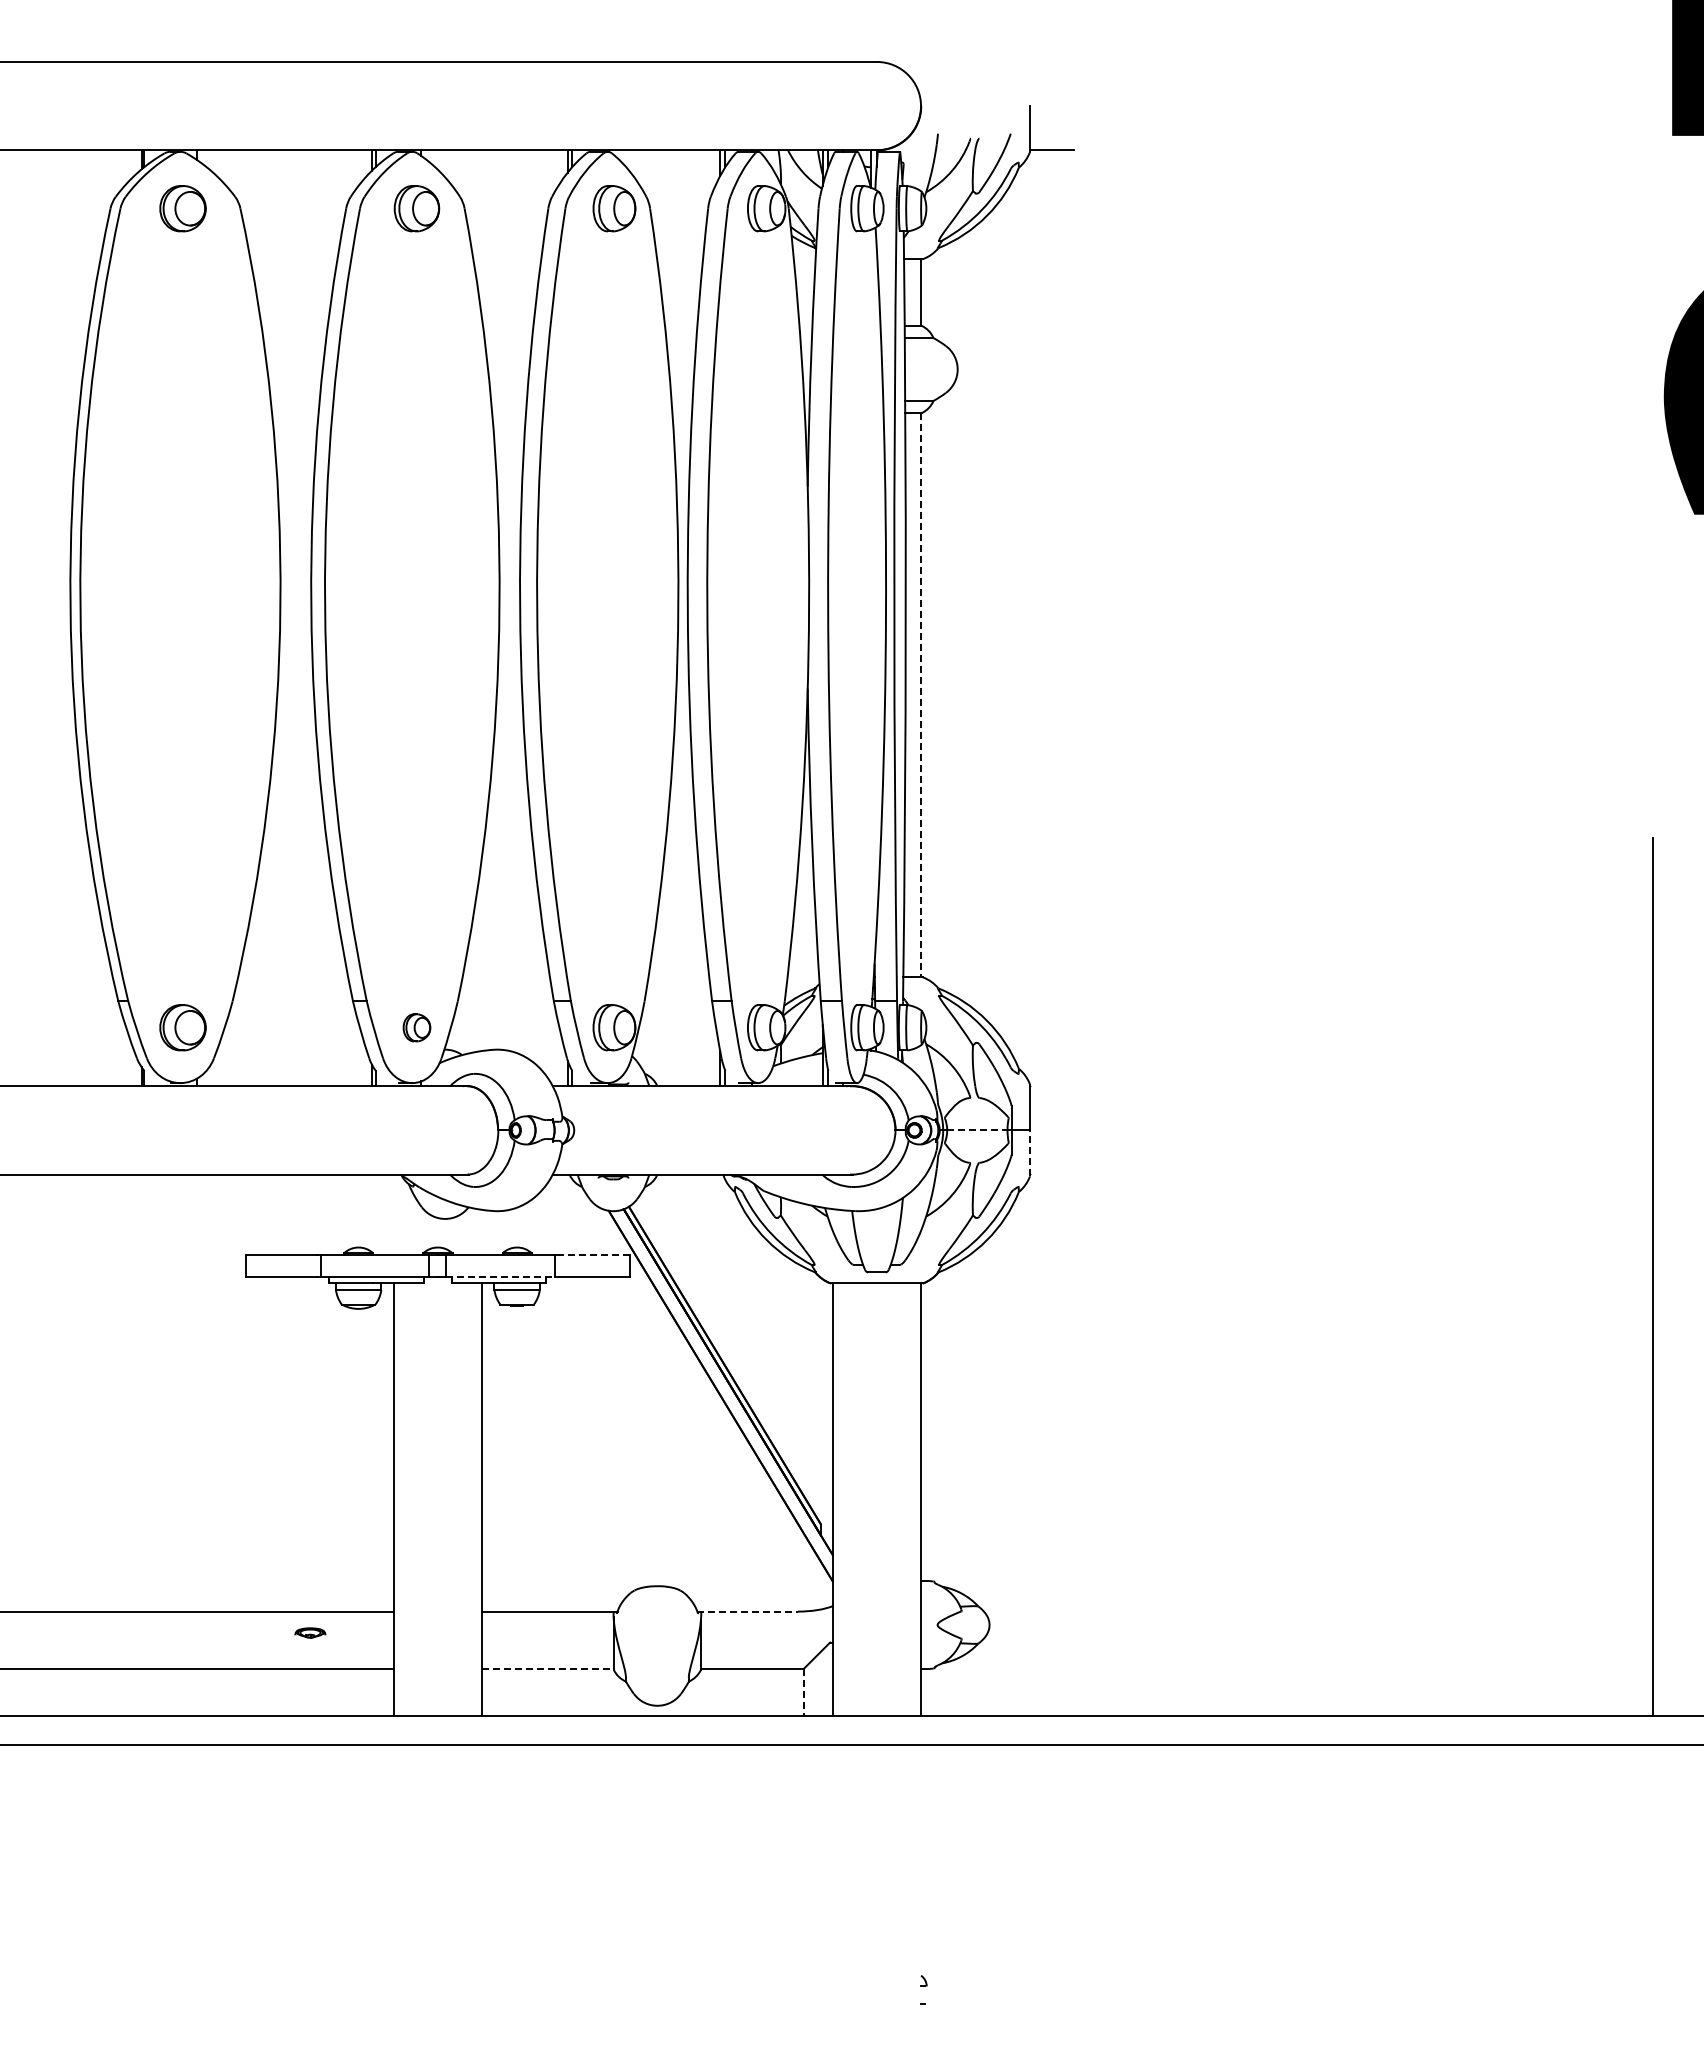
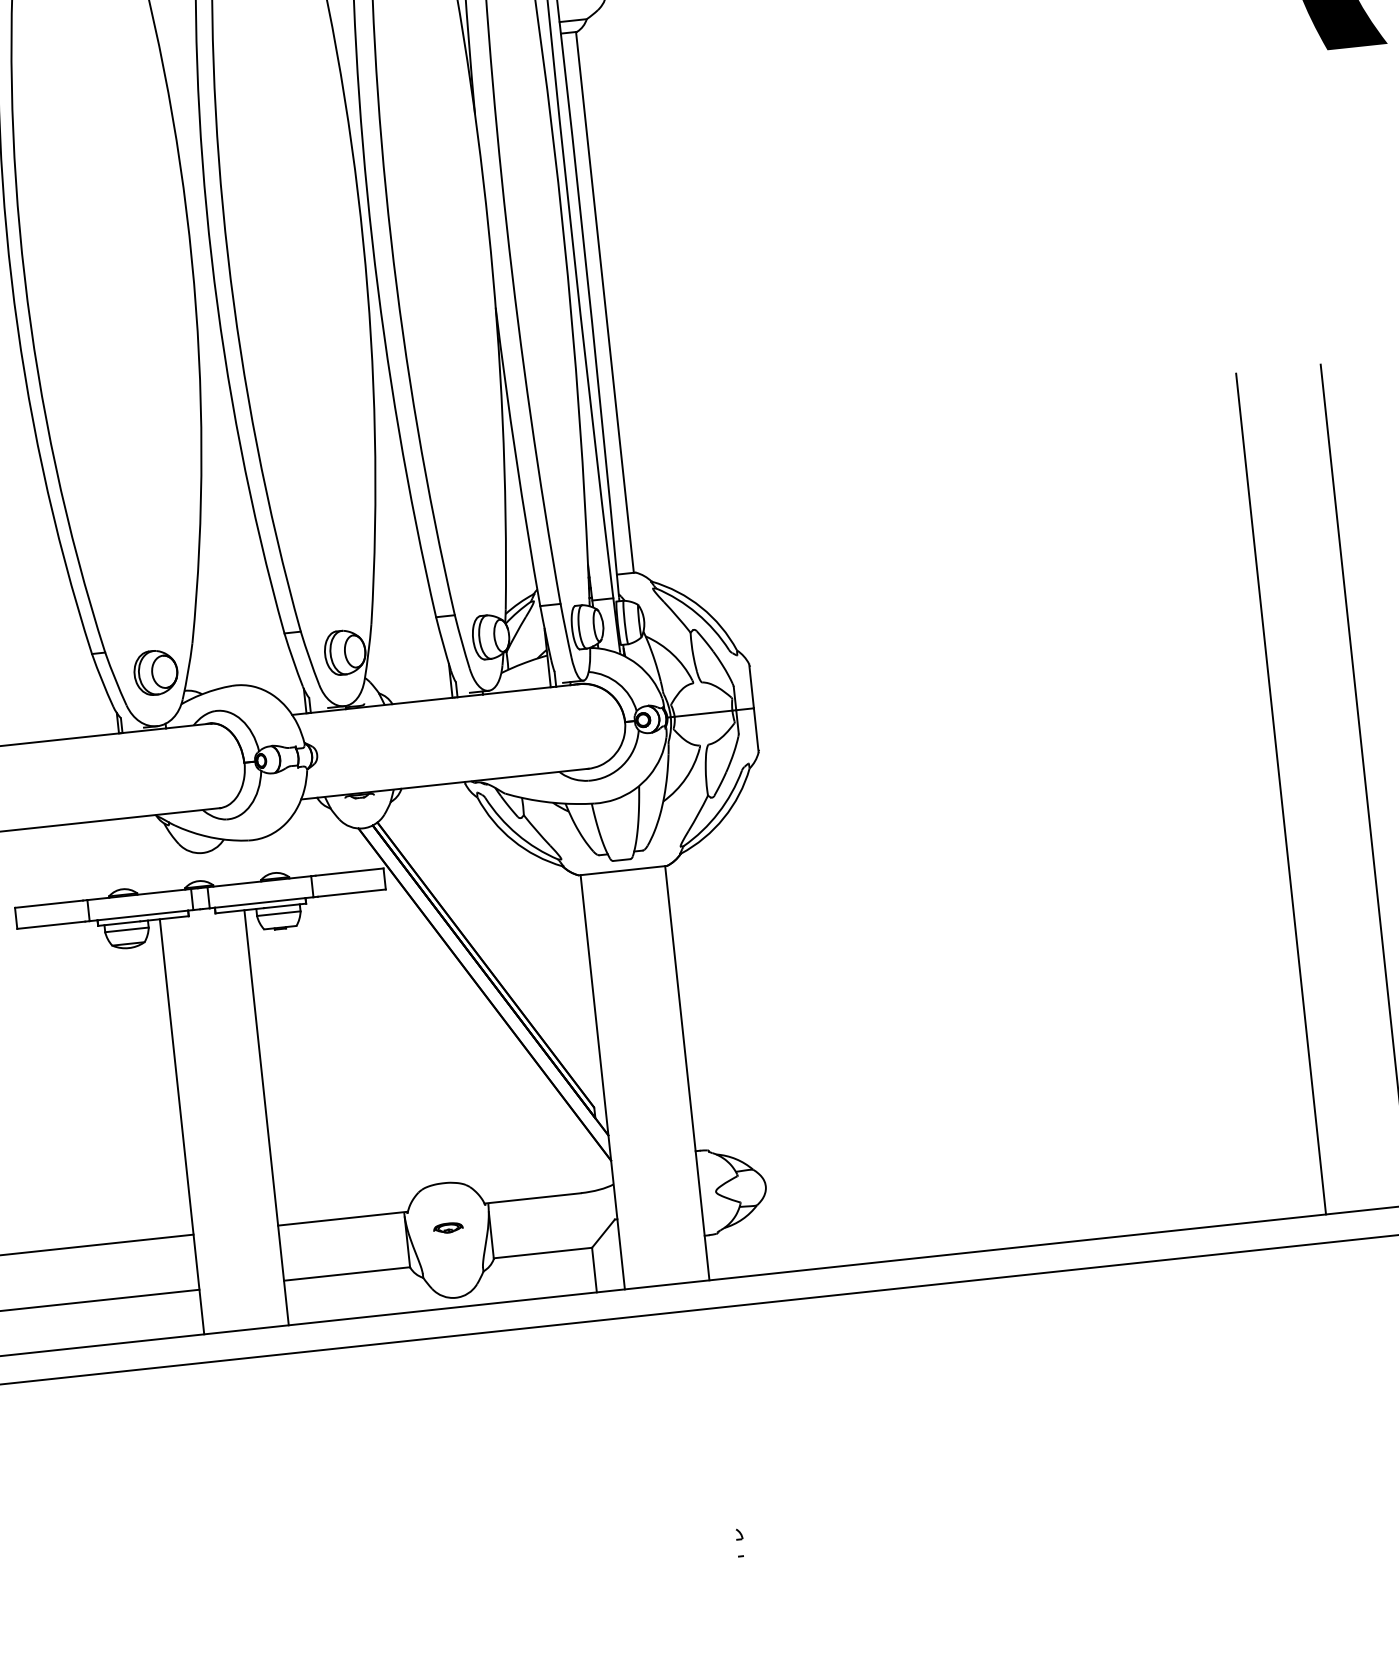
line: (921, 695) -> (605, 302), dashed -> solid
part: (416, 1027) -> (155, 672), size x1.67
line: (977, 1130) -> (703, 713), dashed -> solid
line: (1029, 1153) -> (755, 730), dashed -> solid
line: (594, 1254) -> (349, 871), dashed -> solid
line: (501, 1276) -> (262, 902), dashed -> solid
line: (1564, 1276) -> (1281, 793), added
line: (748, 1611) -> (533, 1198), dashed -> solid
part: (310, 1632) -> (448, 1227), moved
line: (547, 1669) -> (346, 1274), dashed -> solid
line: (803, 1692) -> (594, 1270), dashed -> solid

